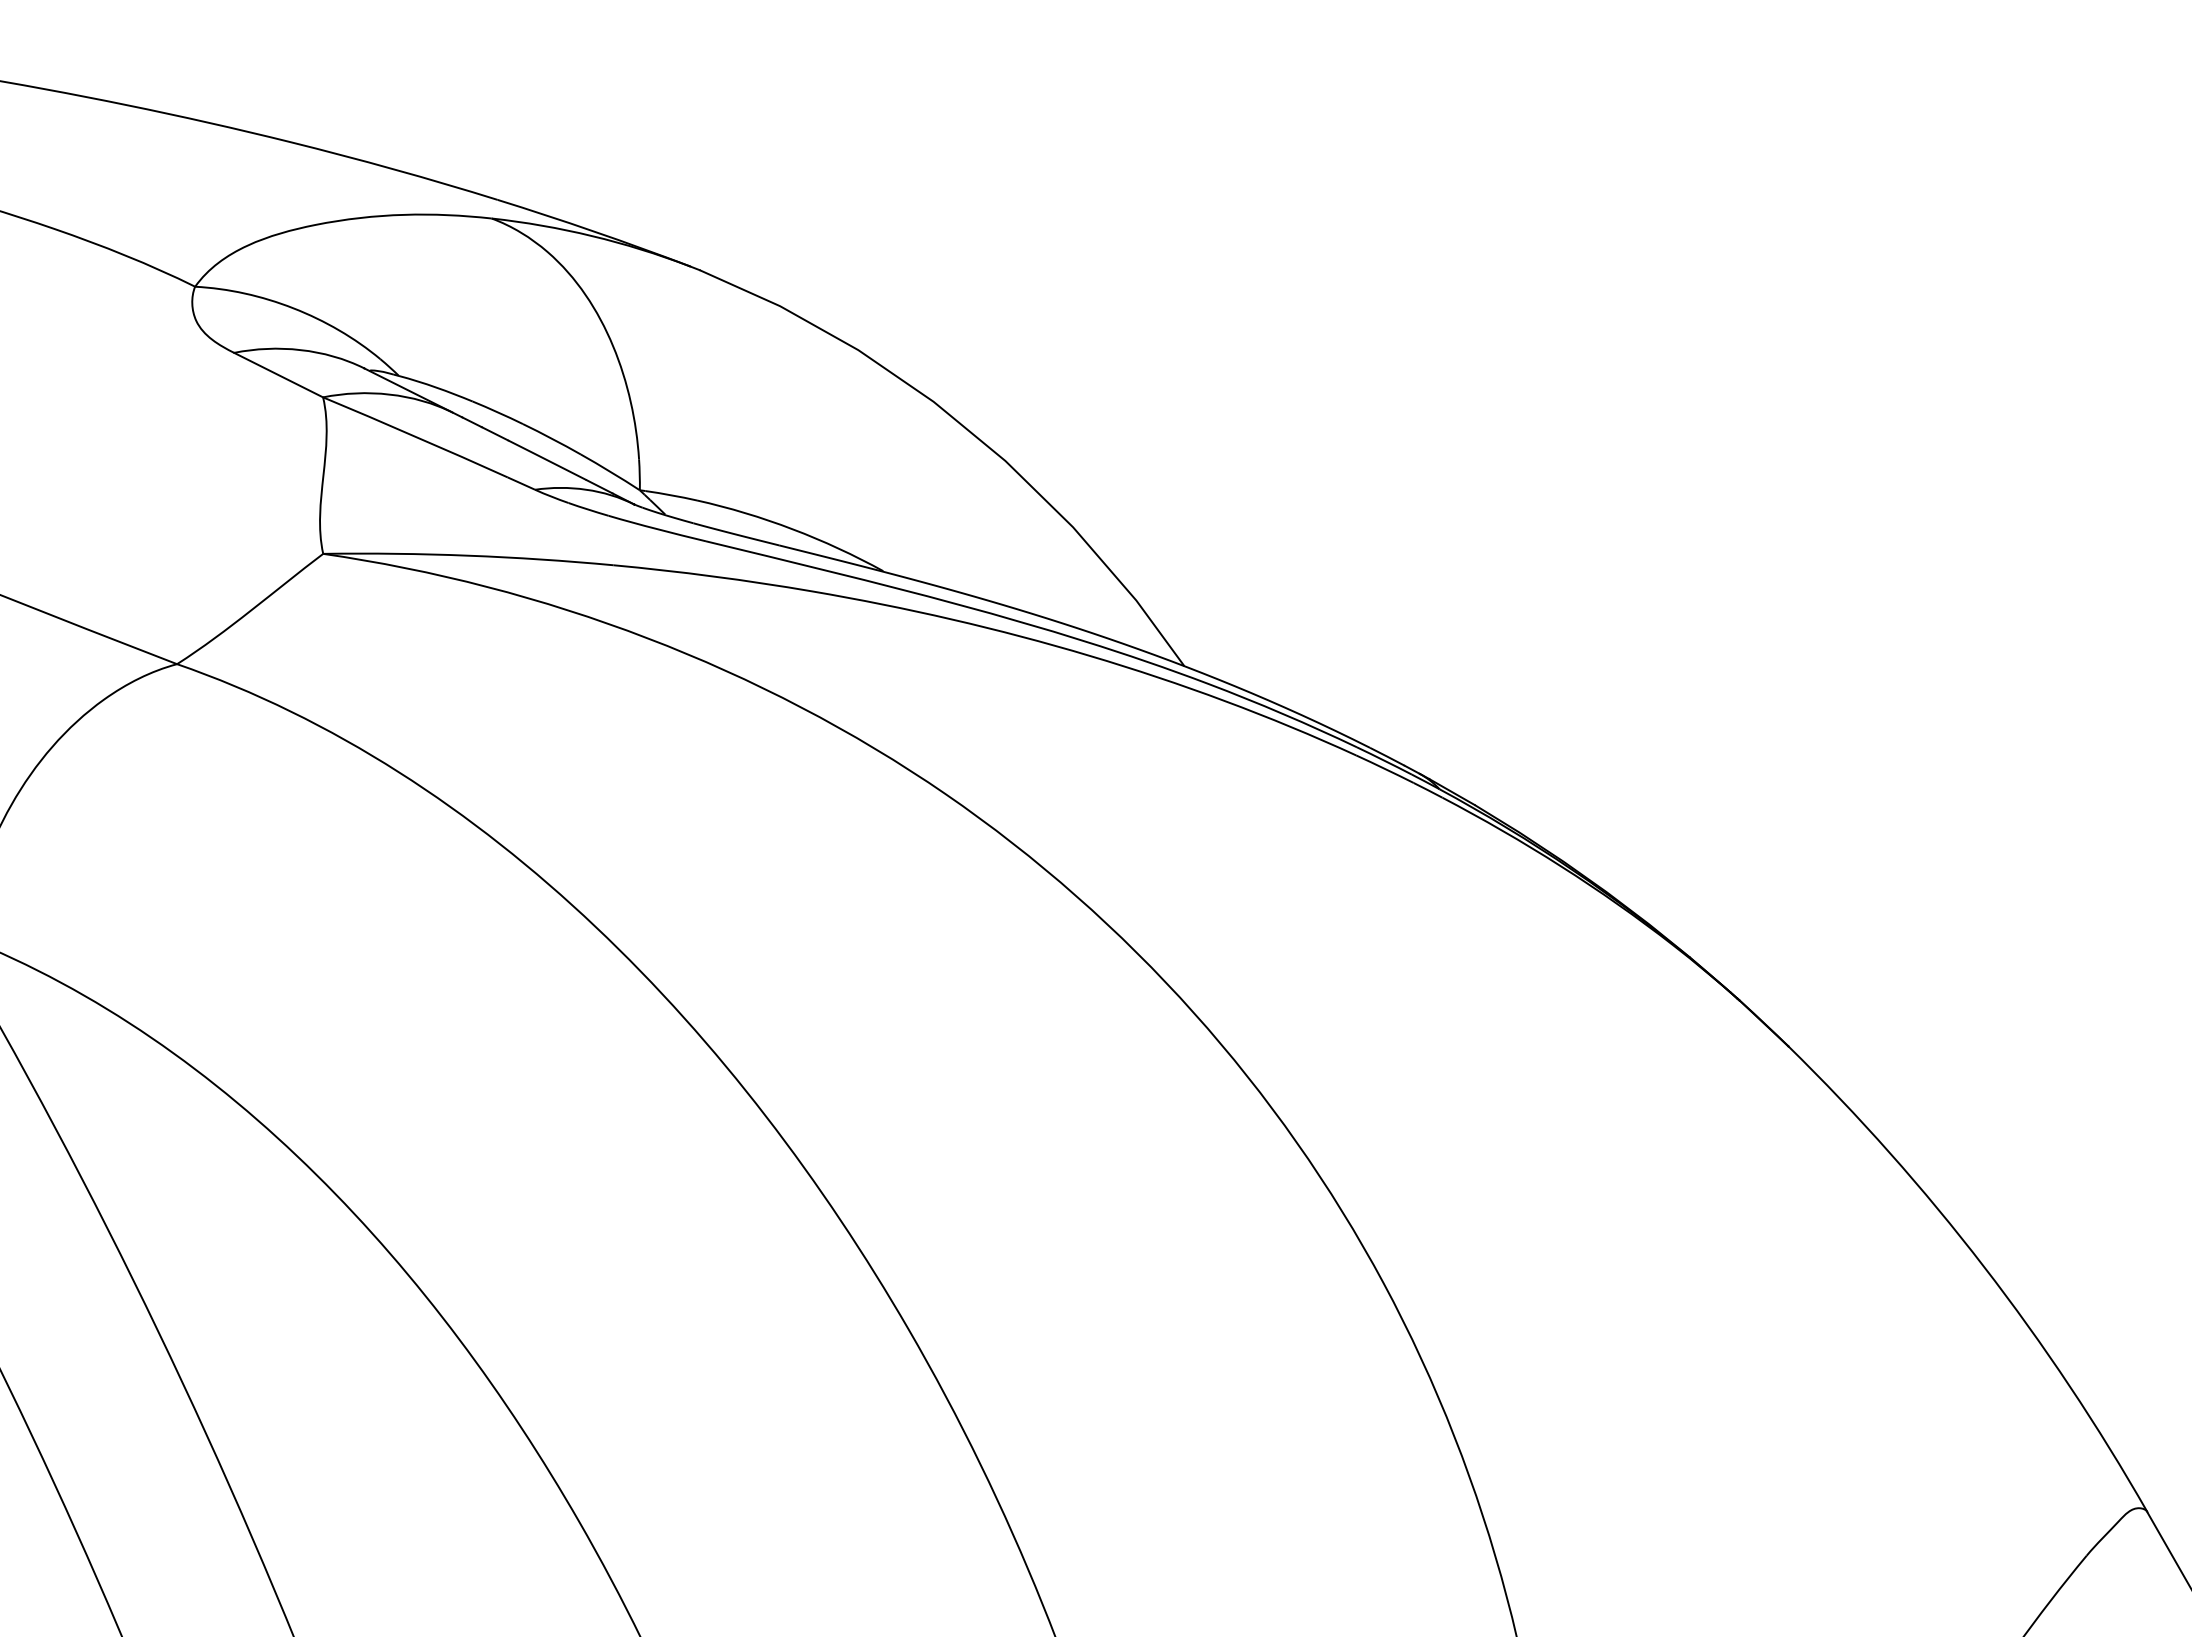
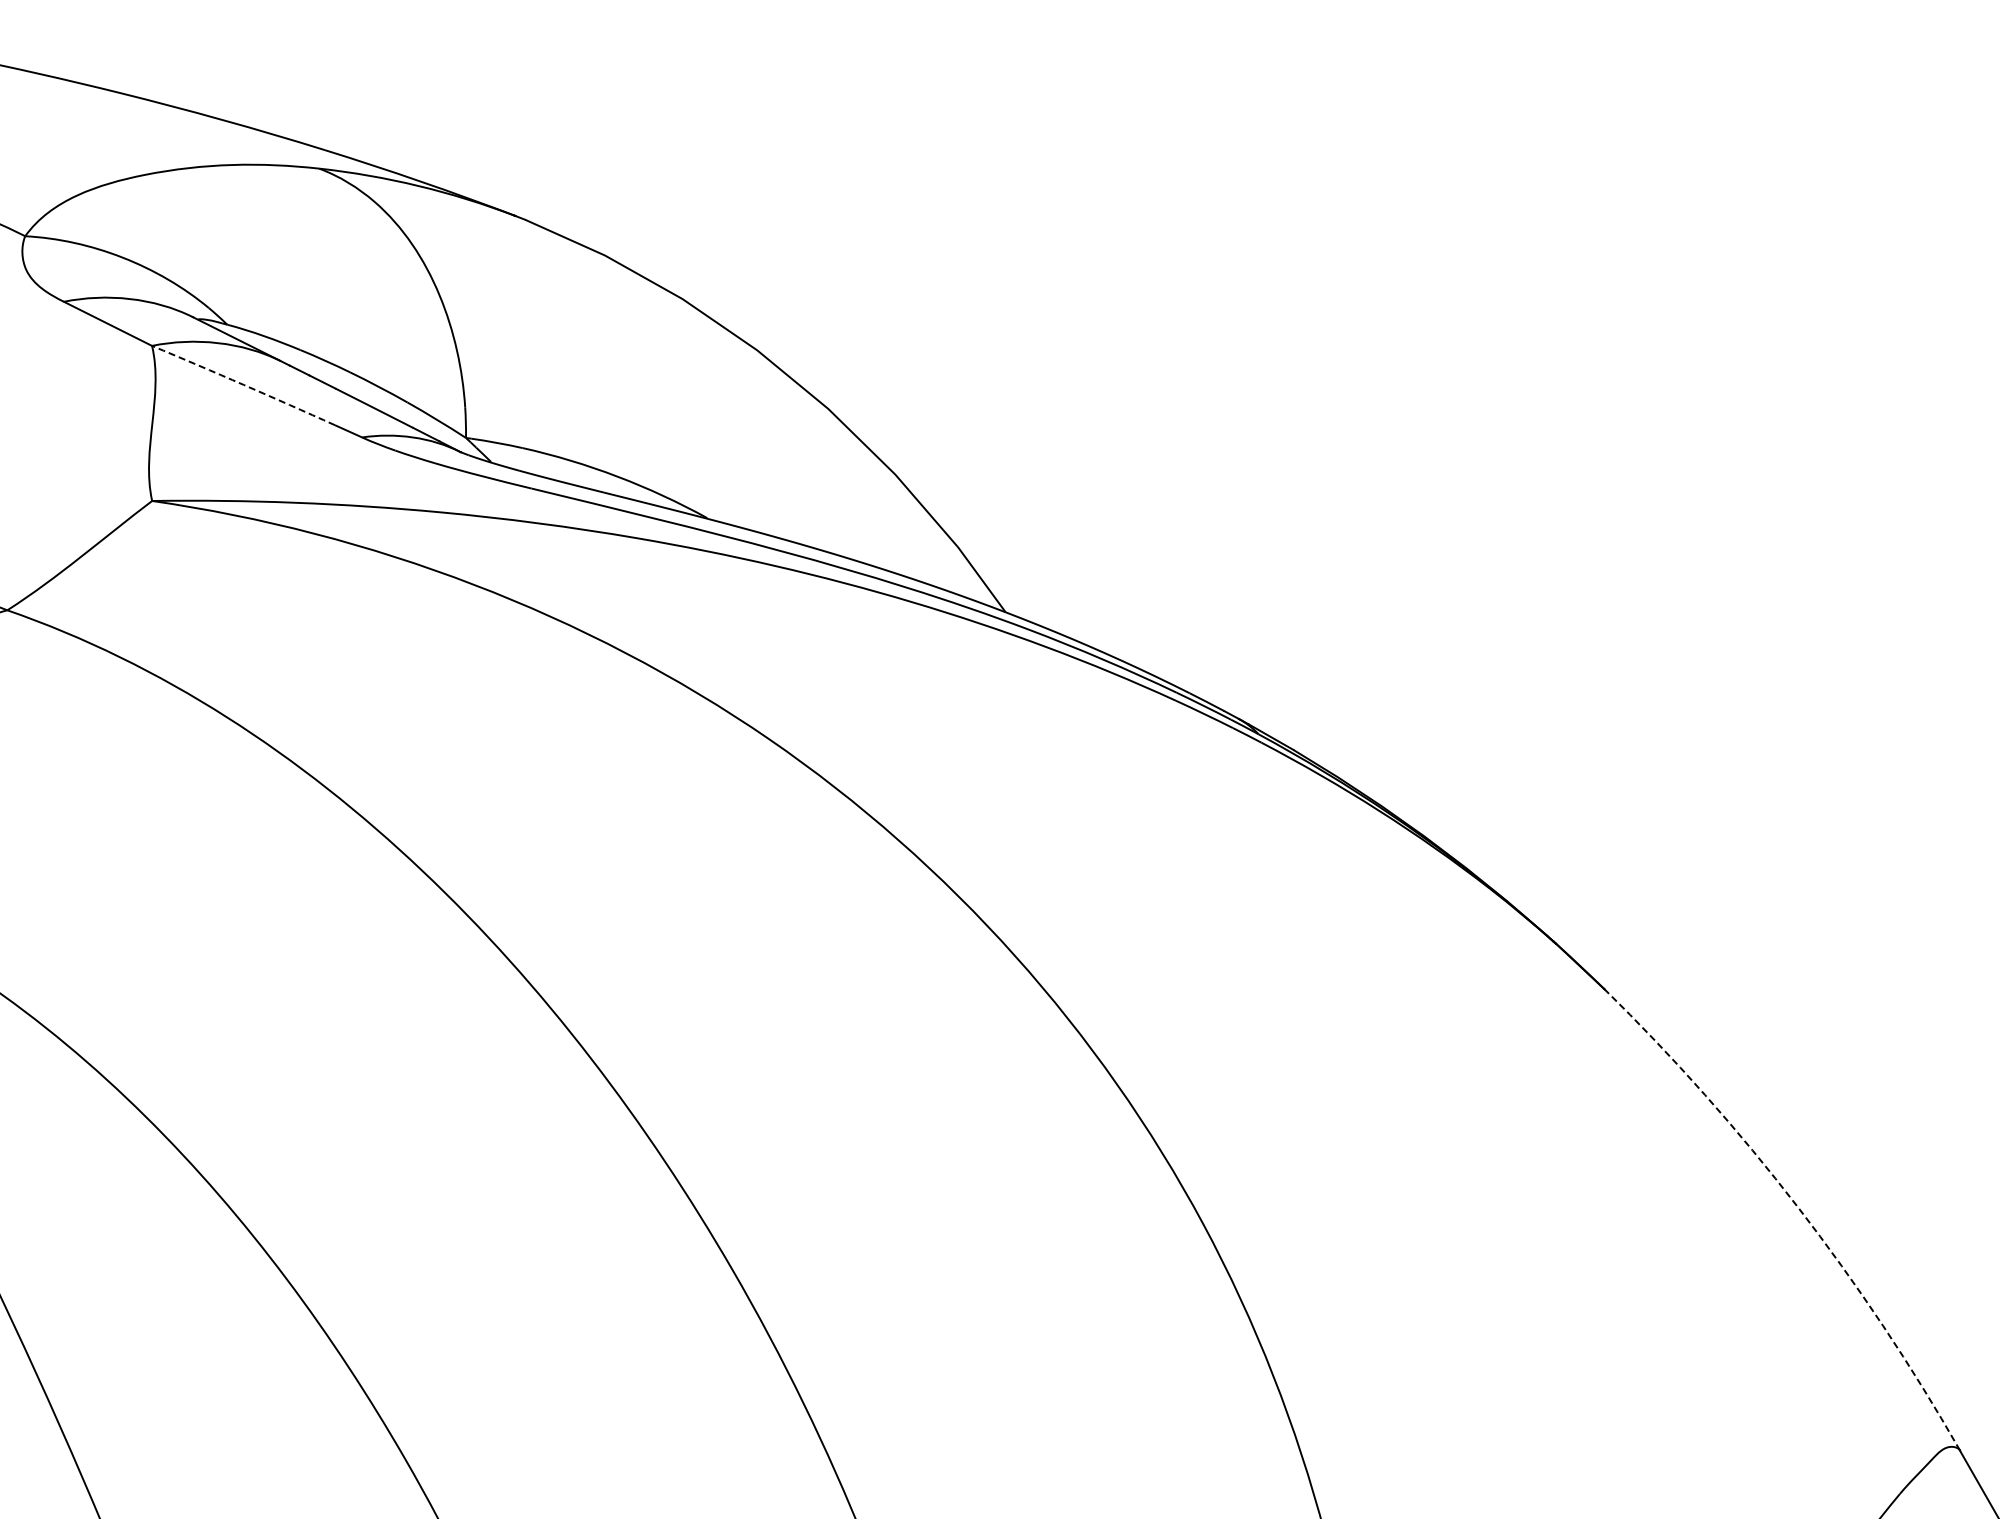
arc: (415, 436) -> (243, 384), solid -> dashed
arc: (1983, 1266) -> (1797, 1207), solid -> dashed

